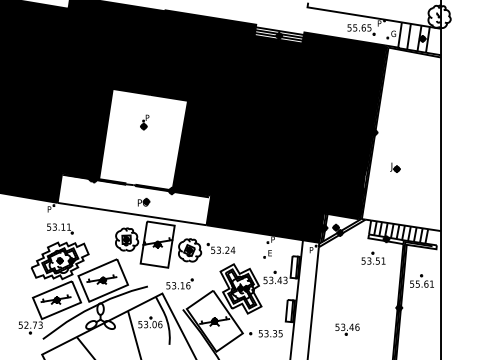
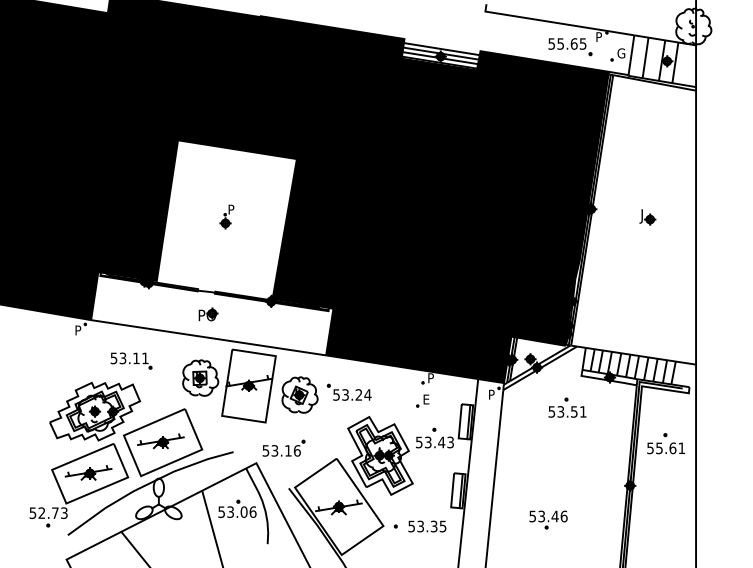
part: (144, 122) -> (226, 216), moved
part: (395, 167) -> (647, 216), moved
part: (143, 201) -> (207, 313), moved
part: (60, 228) -> (131, 360), moved
part: (373, 257) -> (567, 406), moved

